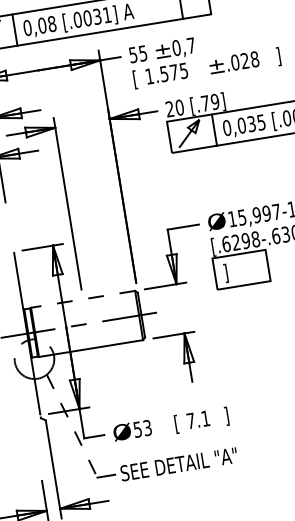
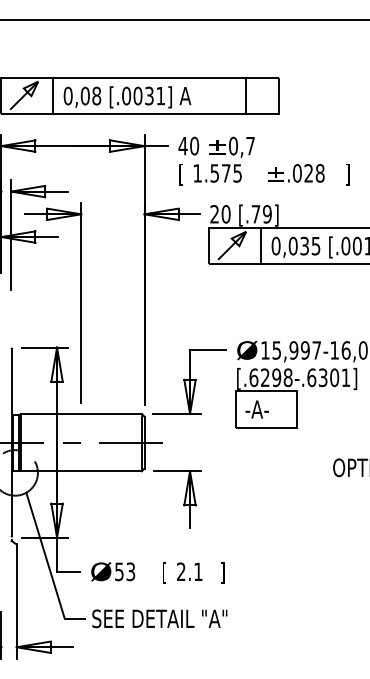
text: (137, 53) -> (188, 145), 55 -> 40
text: (233, 271) -> (256, 410), ] -> -A-
line: (83, 298) -> (81, 413), dashed -> solid
text: (191, 420) -> (181, 571), 7.1 -> 2.1
line: (72, 425) -> (45, 555), dashed -> solid

